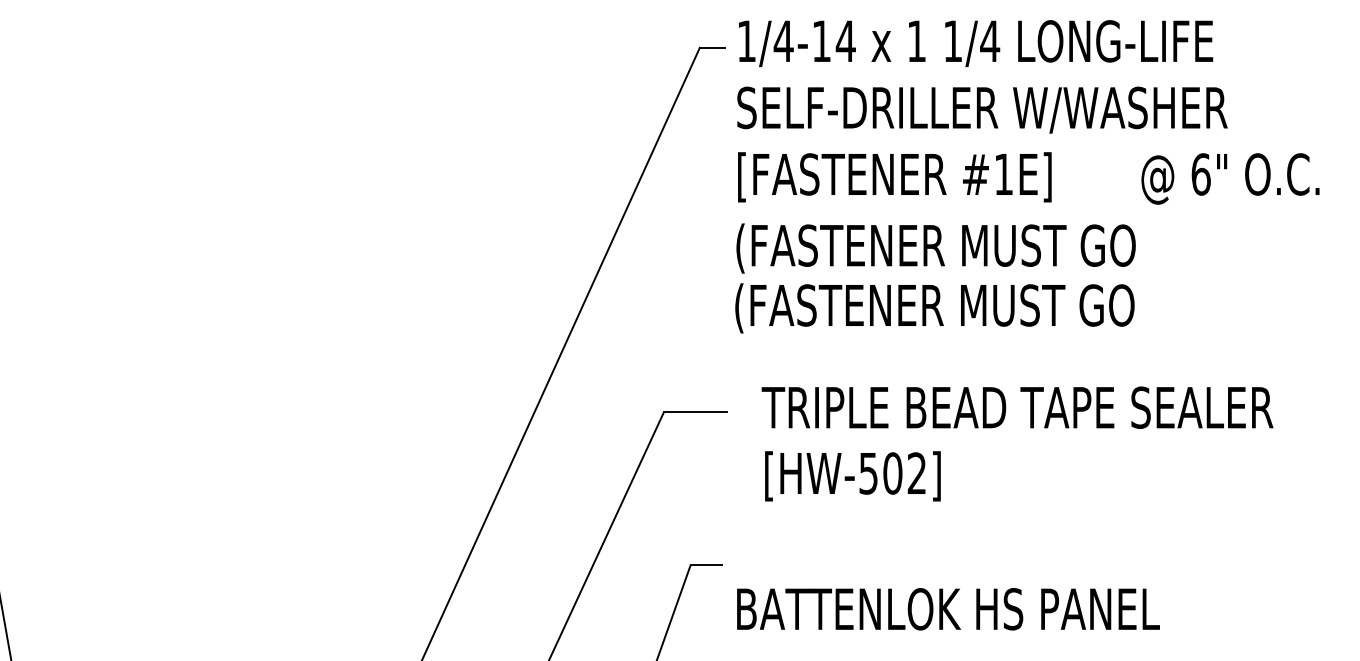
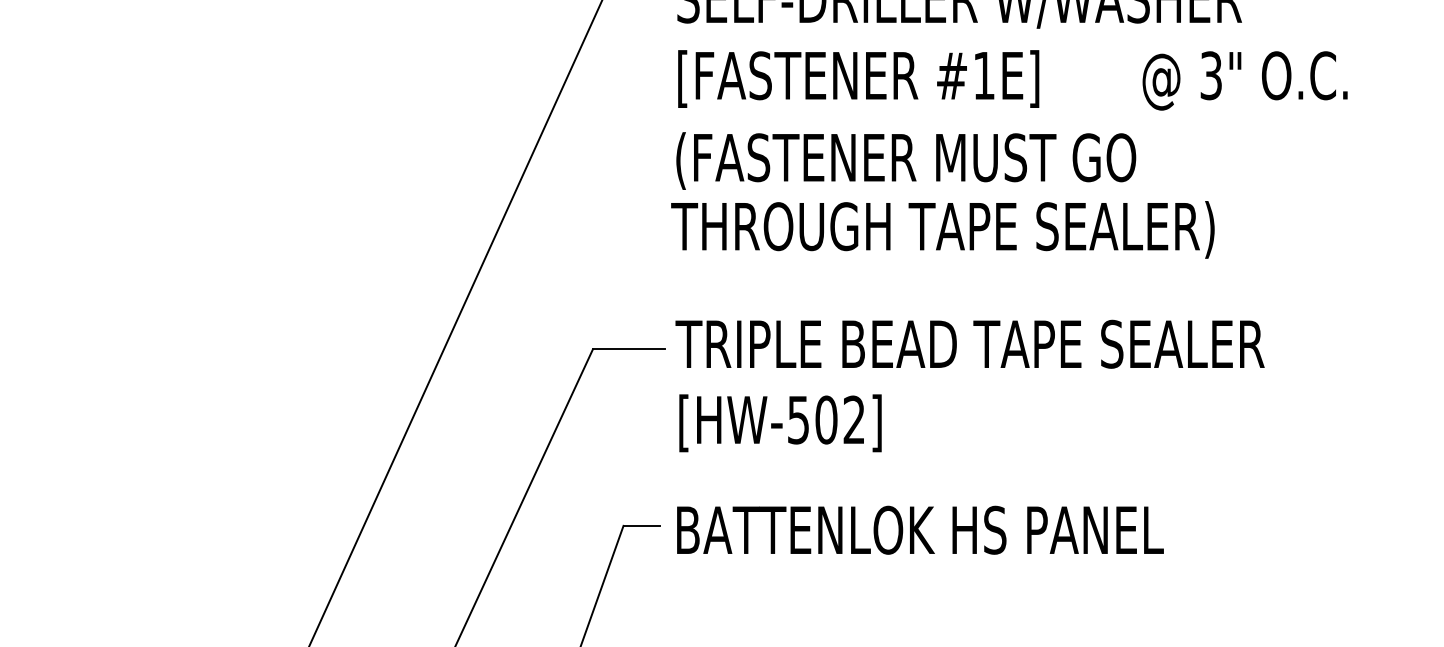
text: (1200, 174) -> (1210, 75), 6" -> 3"
text: (967, 308) -> (942, 230), (FASTENER MUST GO -> THROUGH TAPE SEALER)
text: (1017, 443) -> (969, 385), moved
text: (948, 609) -> (920, 530), moved

